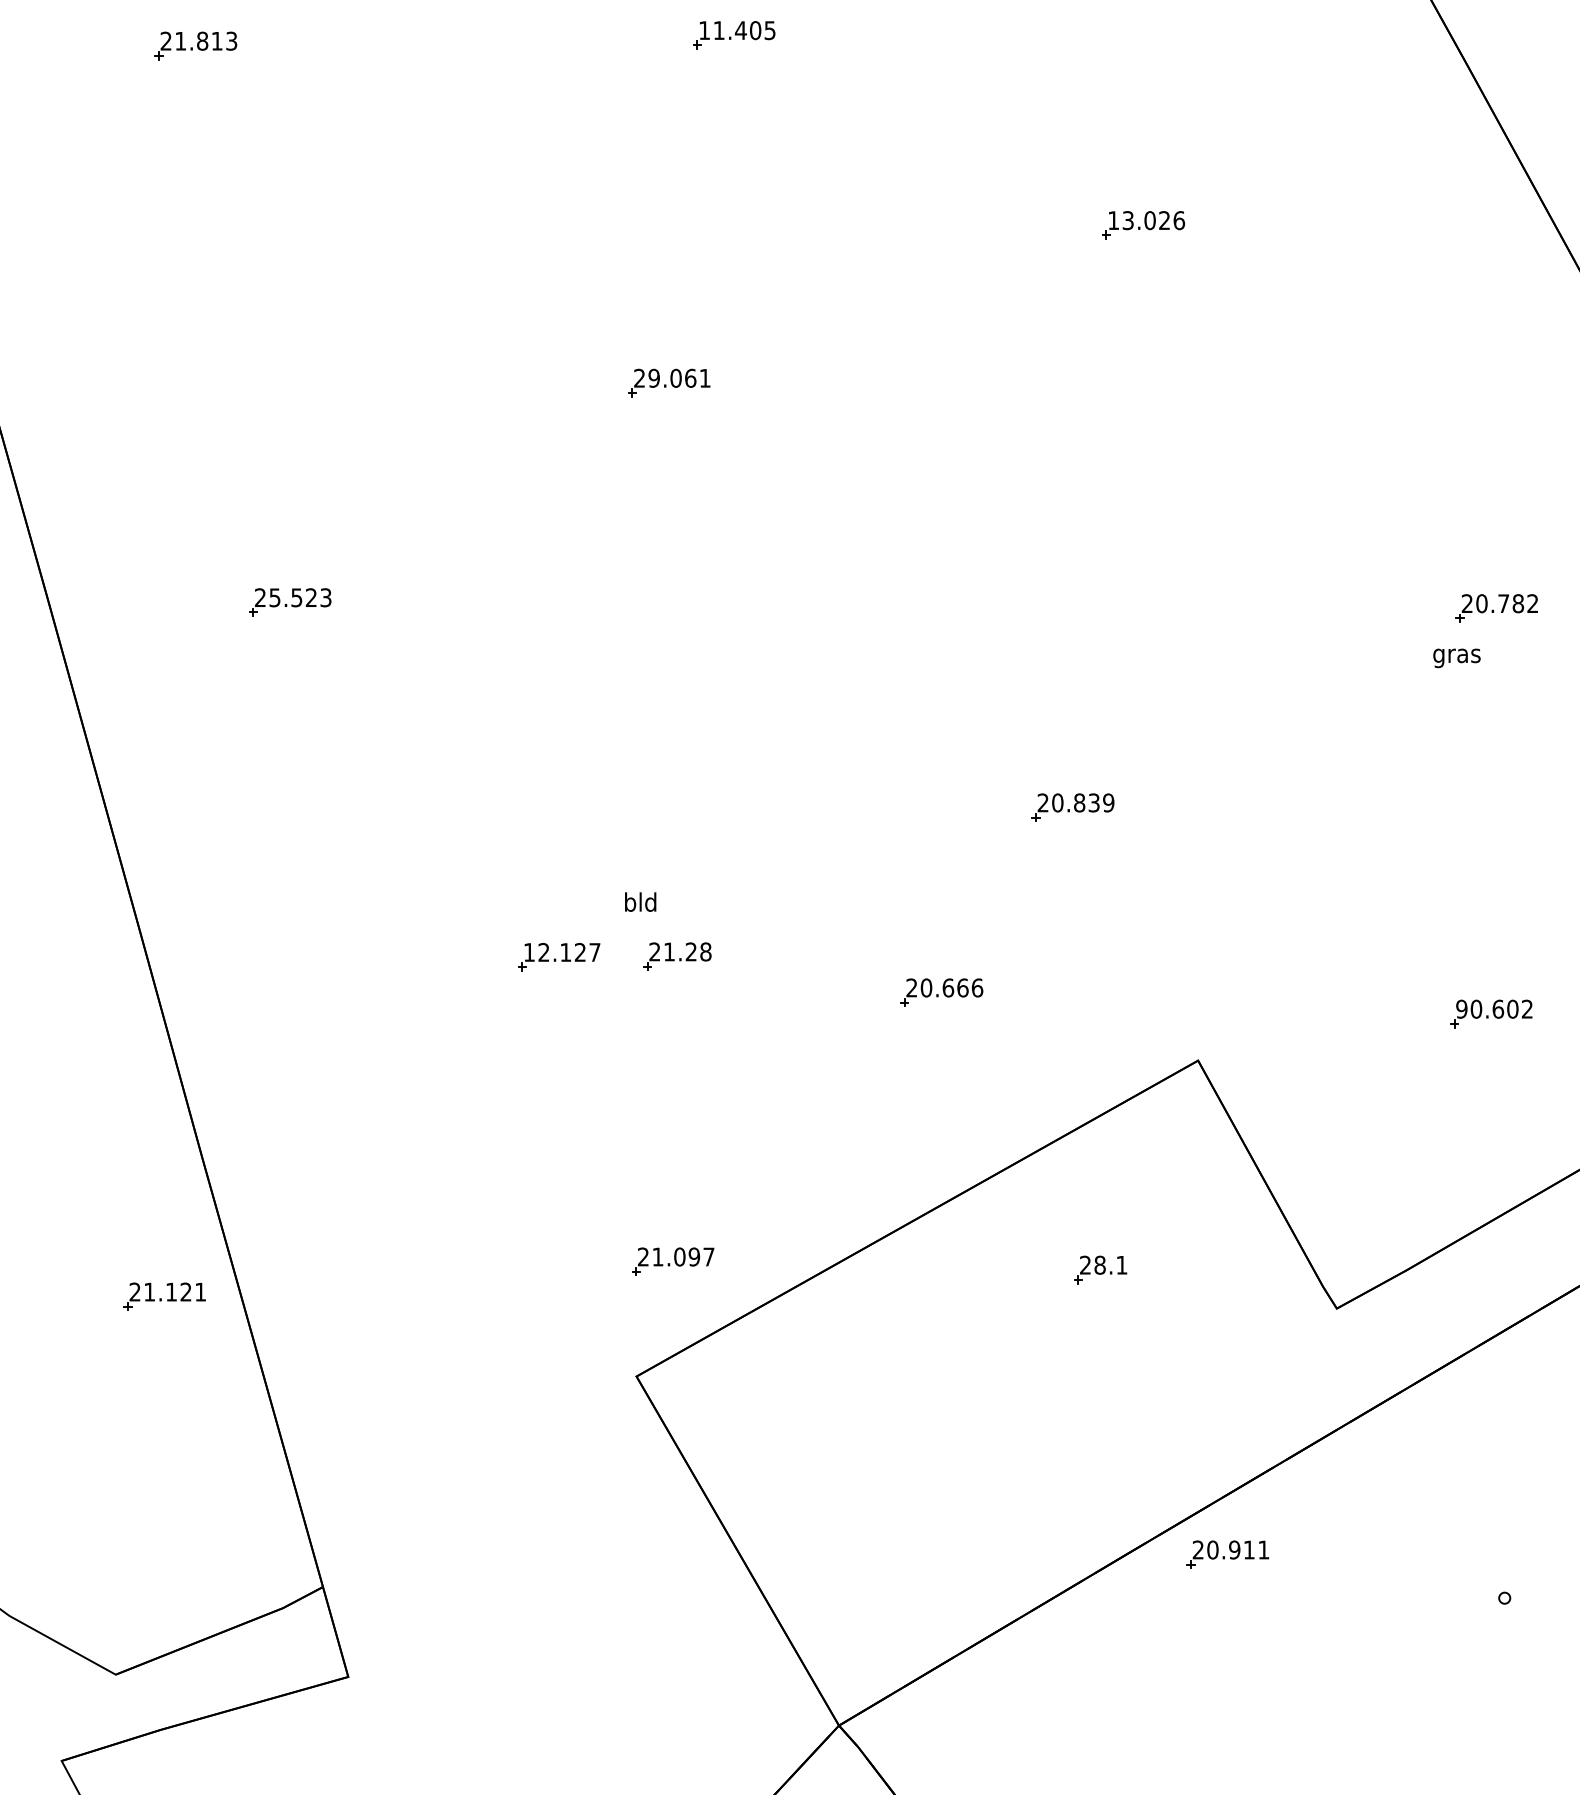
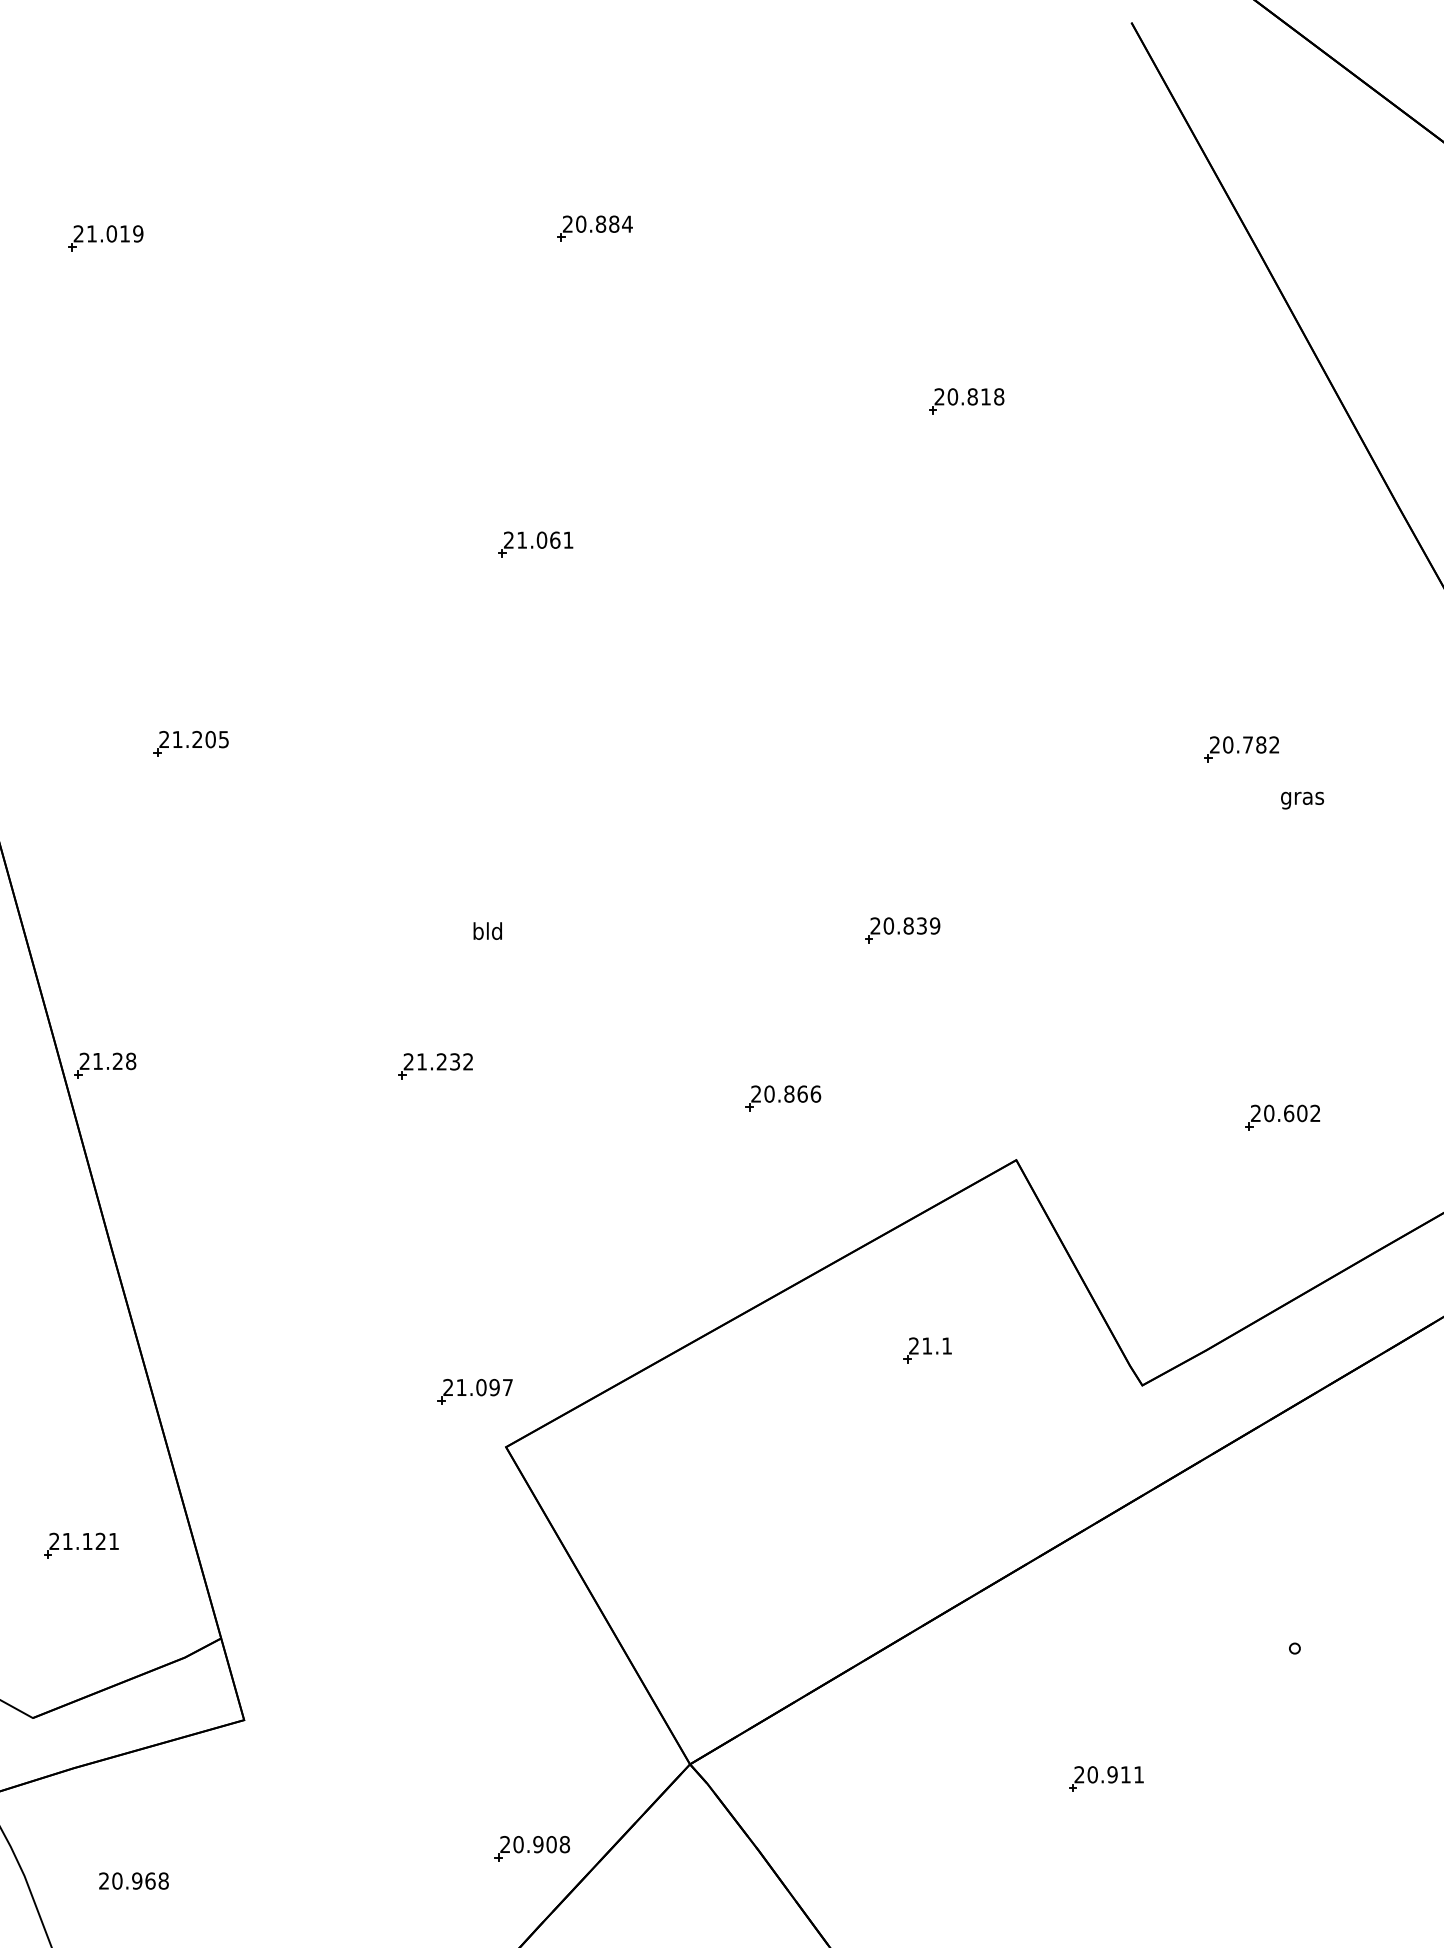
text: (737, 29) -> (597, 223), 11.405 -> 20.884
text: (216, 40) -> (124, 233), 21.813 -> 21.019
text: (1146, 220) -> (969, 396), 13.026 -> 20.818
text: (654, 377) -> (522, 539), 29.061 -> 21.061
text: (300, 597) -> (200, 739), 25.523 -> 21.205
part: (1496, 608) -> (1241, 749), moved
text: (1456, 658) -> (1302, 800), moved
text: (640, 901) -> (487, 930), moved
text: (562, 952) -> (438, 1061), 12.127 -> 21.232
part: (677, 956) -> (105, 1065), moved
text: (948, 987) -> (789, 1093), 20.666 -> 20.866
text: (1461, 1009) -> (1255, 1113), 90.602 -> 20.602
part: (672, 1261) -> (474, 1391), moved
text: (1100, 1264) -> (927, 1345), 28.1 -> 21.1
part: (164, 1296) -> (81, 1545), moved
part: (1228, 1554) -> (1106, 1778), moved

